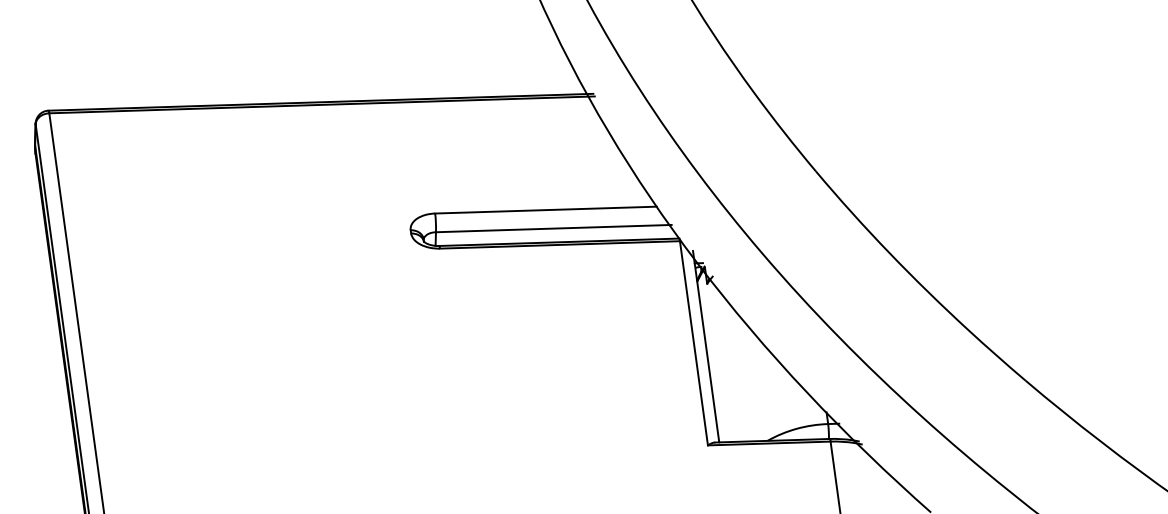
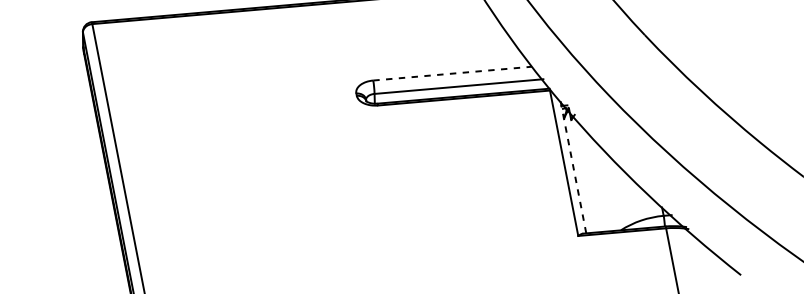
line: (545, 210) -> (452, 73), solid -> dashed
line: (706, 346) -> (573, 165), solid -> dashed

